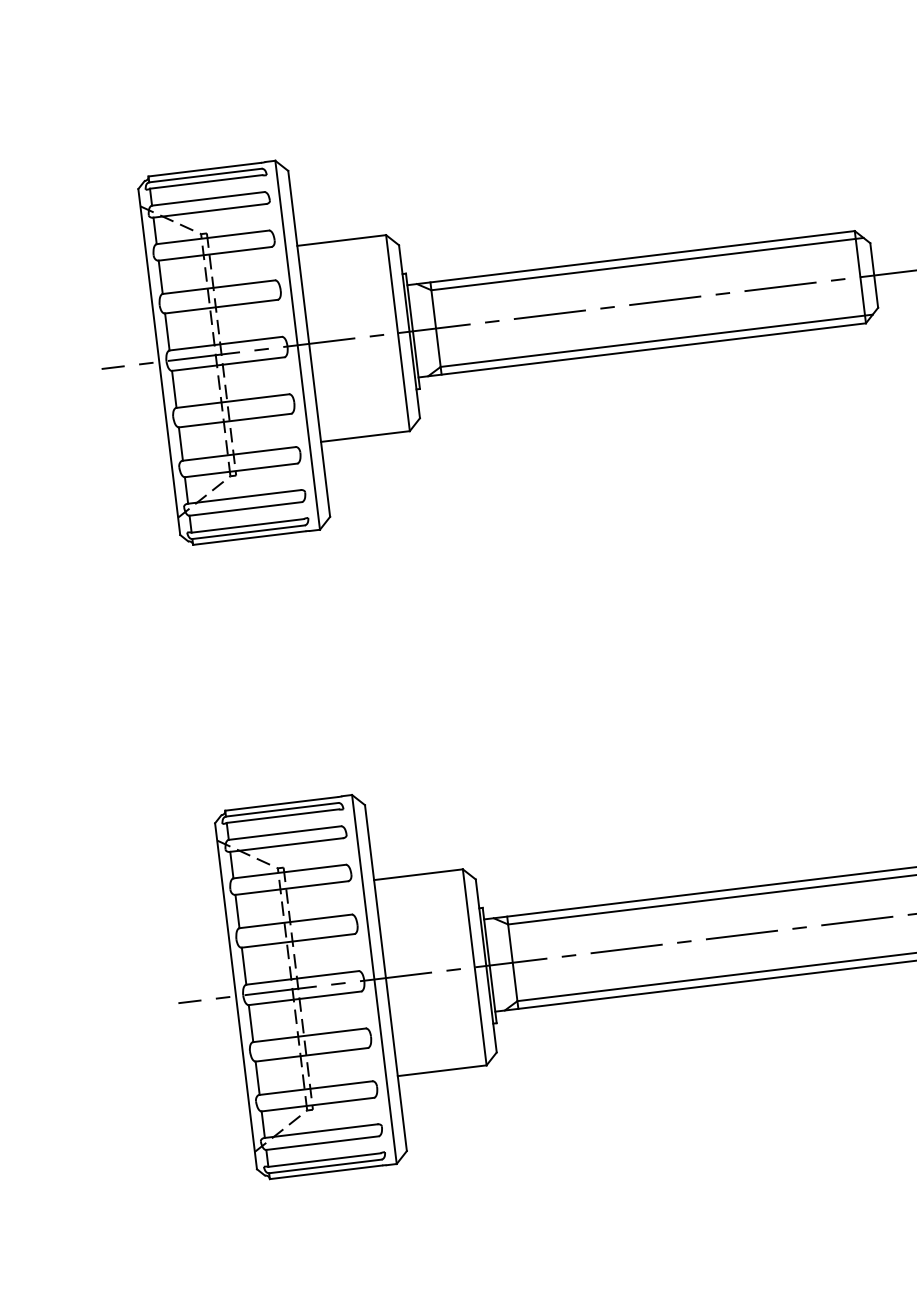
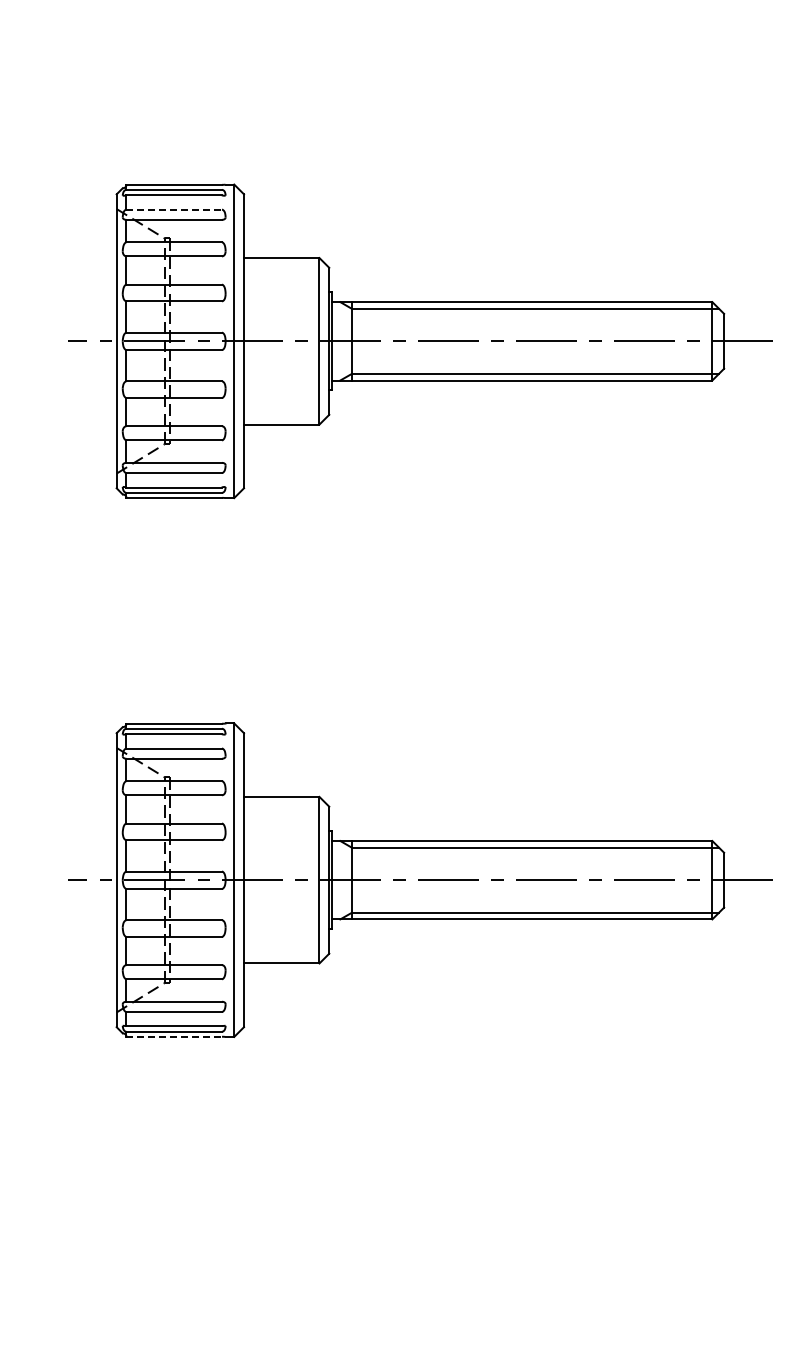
line: (208, 198) -> (174, 209), solid -> dashed
line: (326, 1171) -> (174, 1036), solid -> dashed

